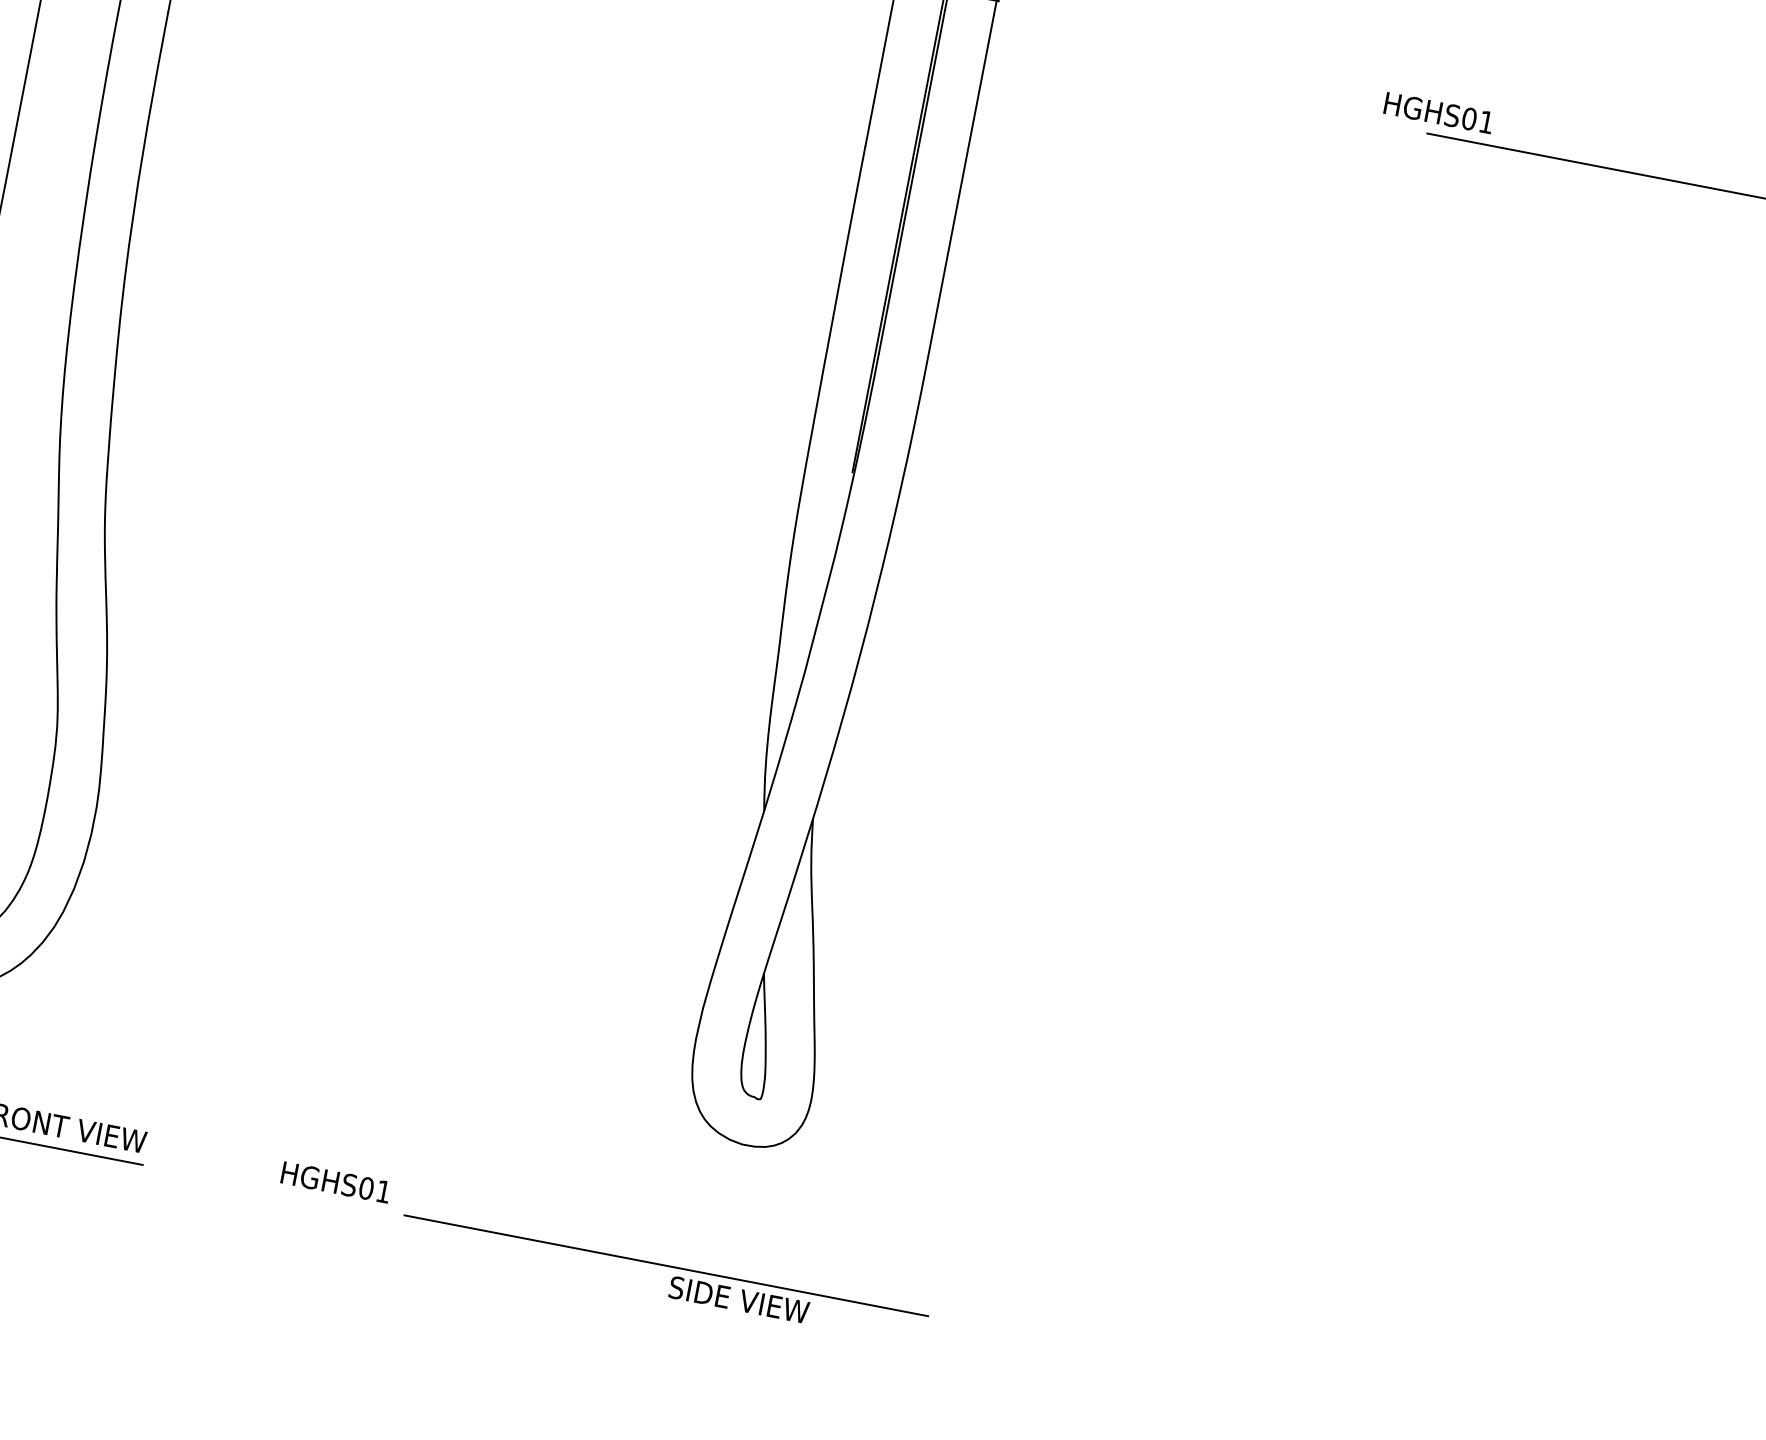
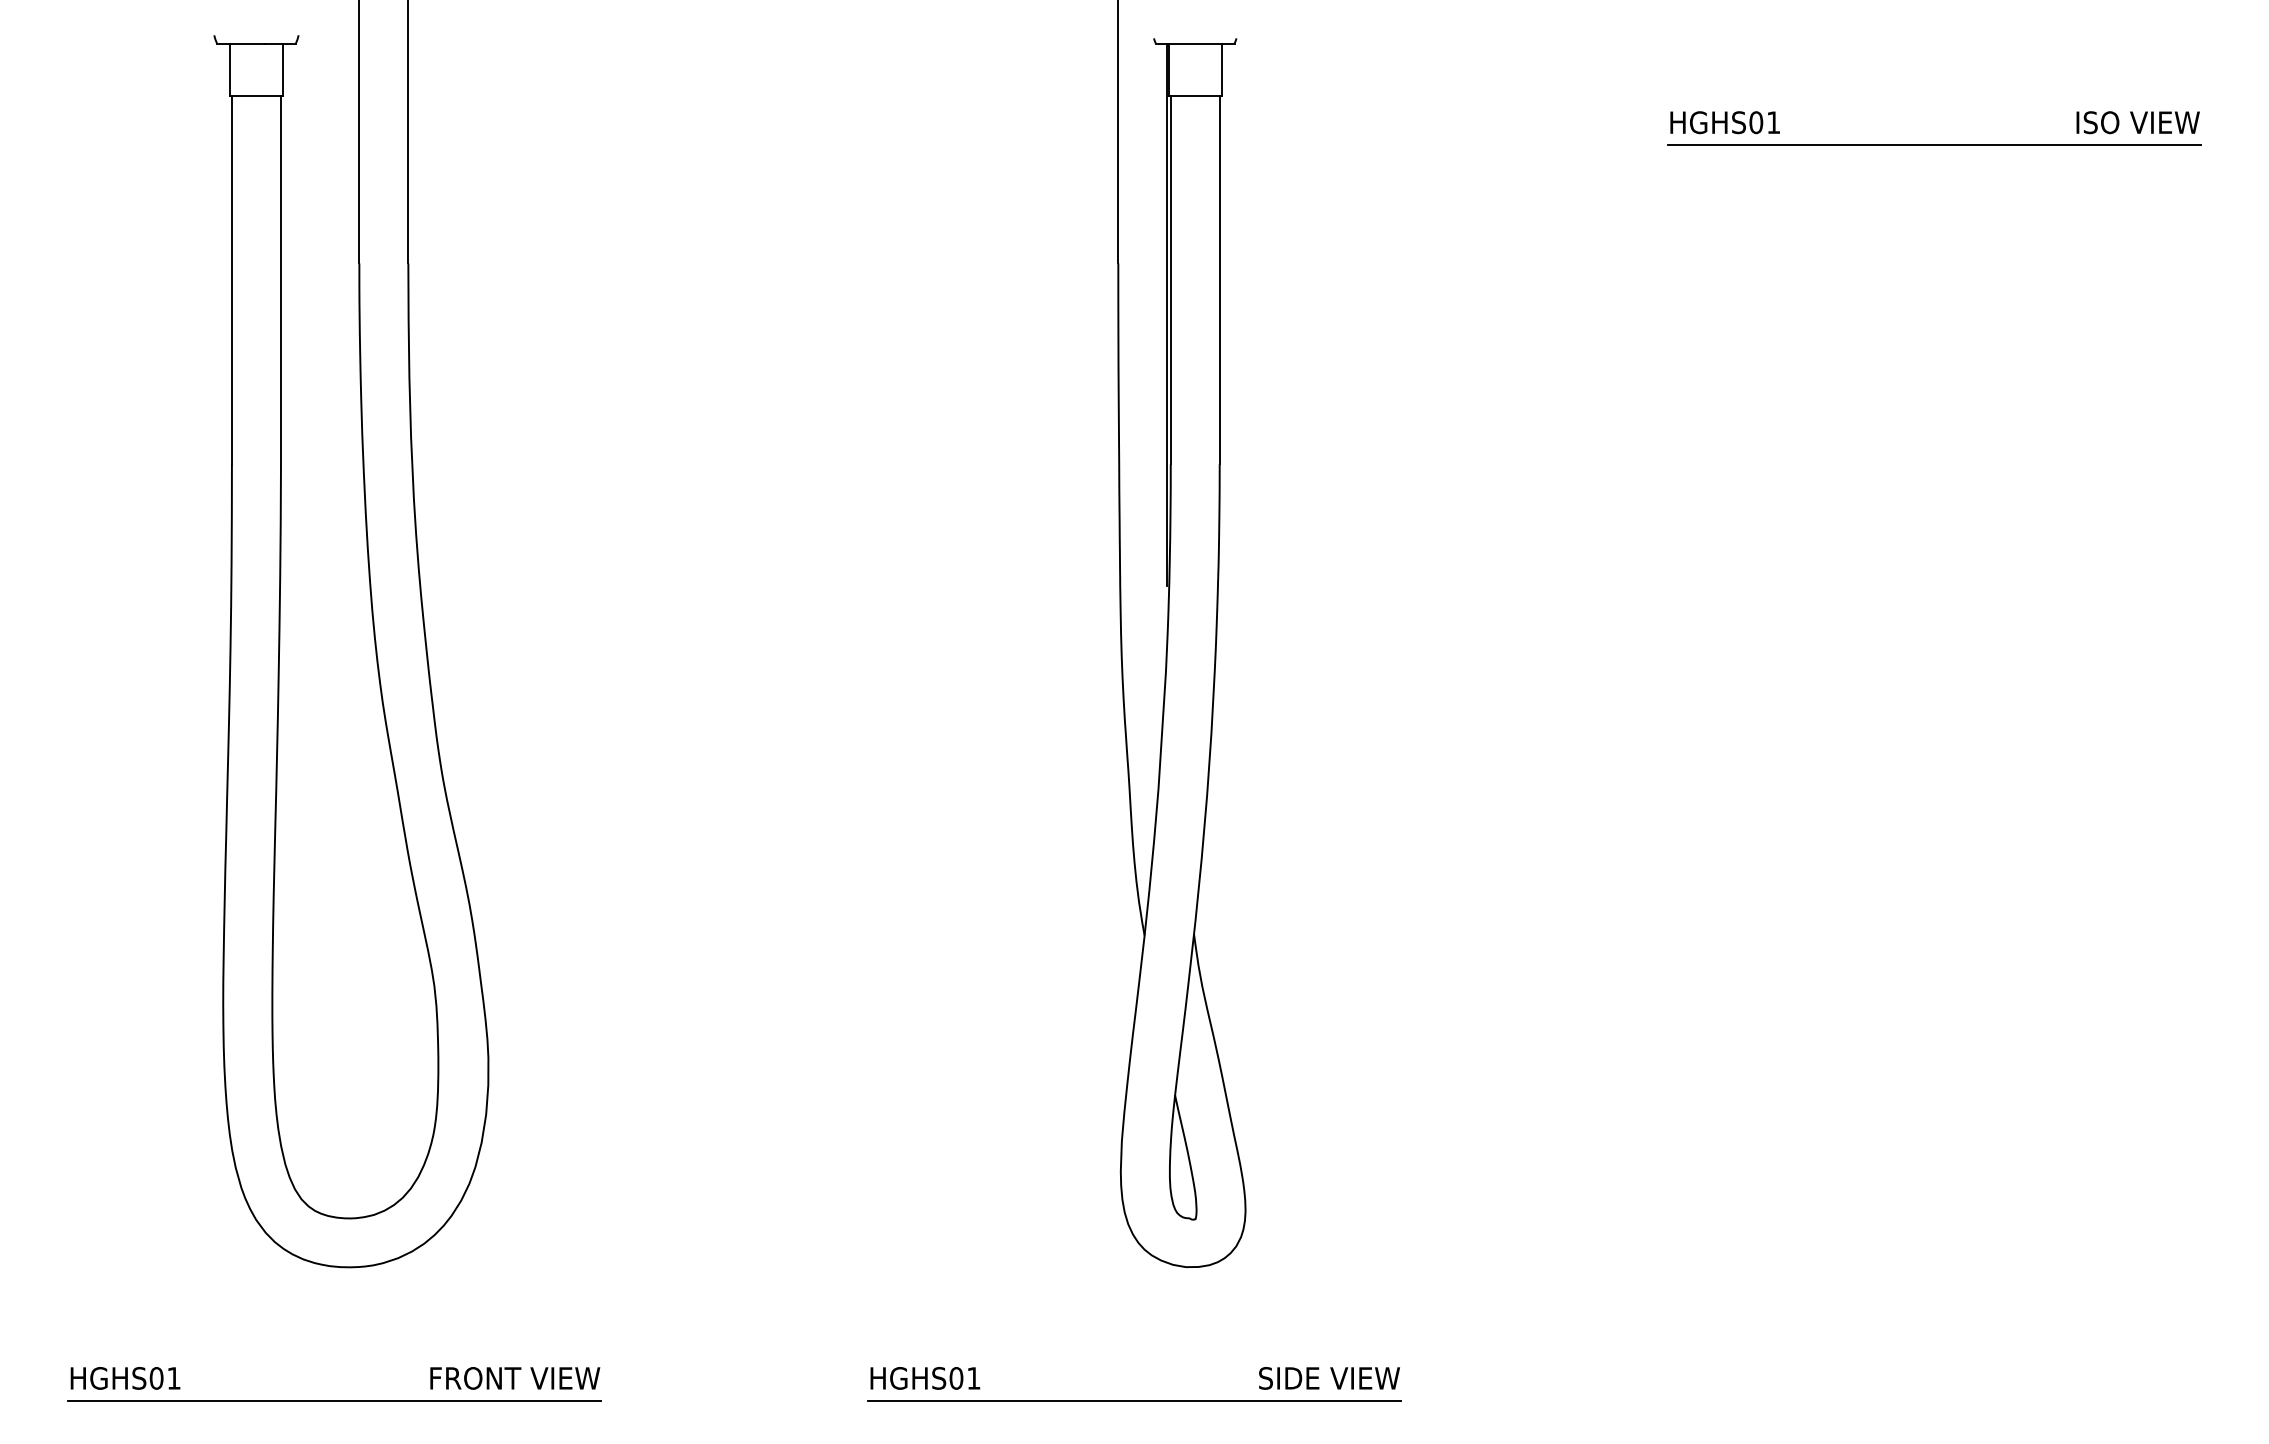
text: (1438, 112) -> (1724, 122), moved
text: (336, 1182) -> (925, 1378), moved
text: (739, 1300) -> (1329, 1378), moved

